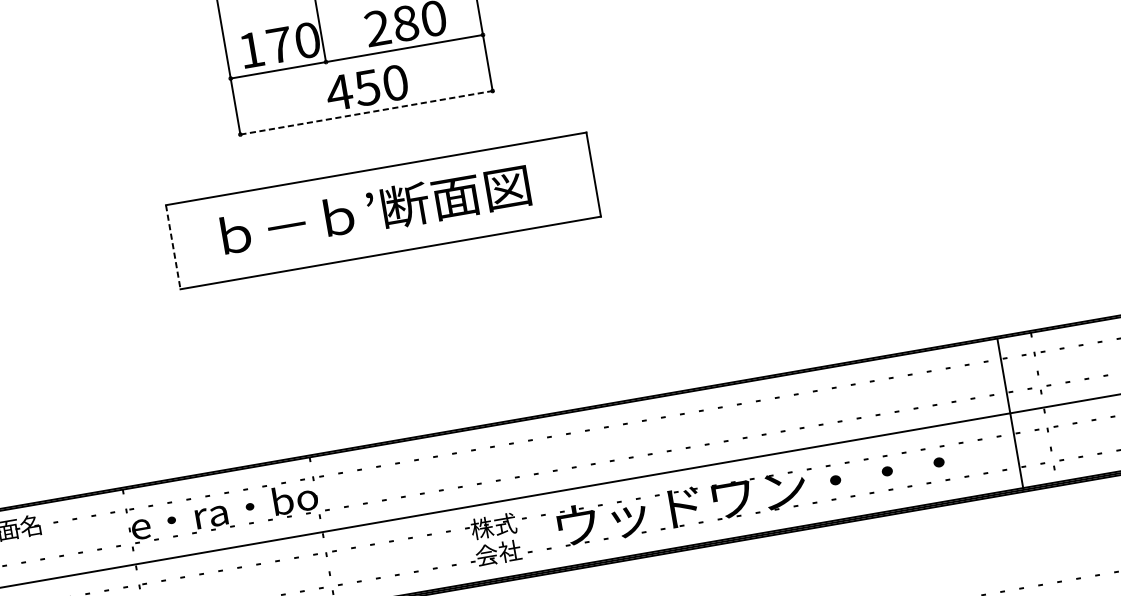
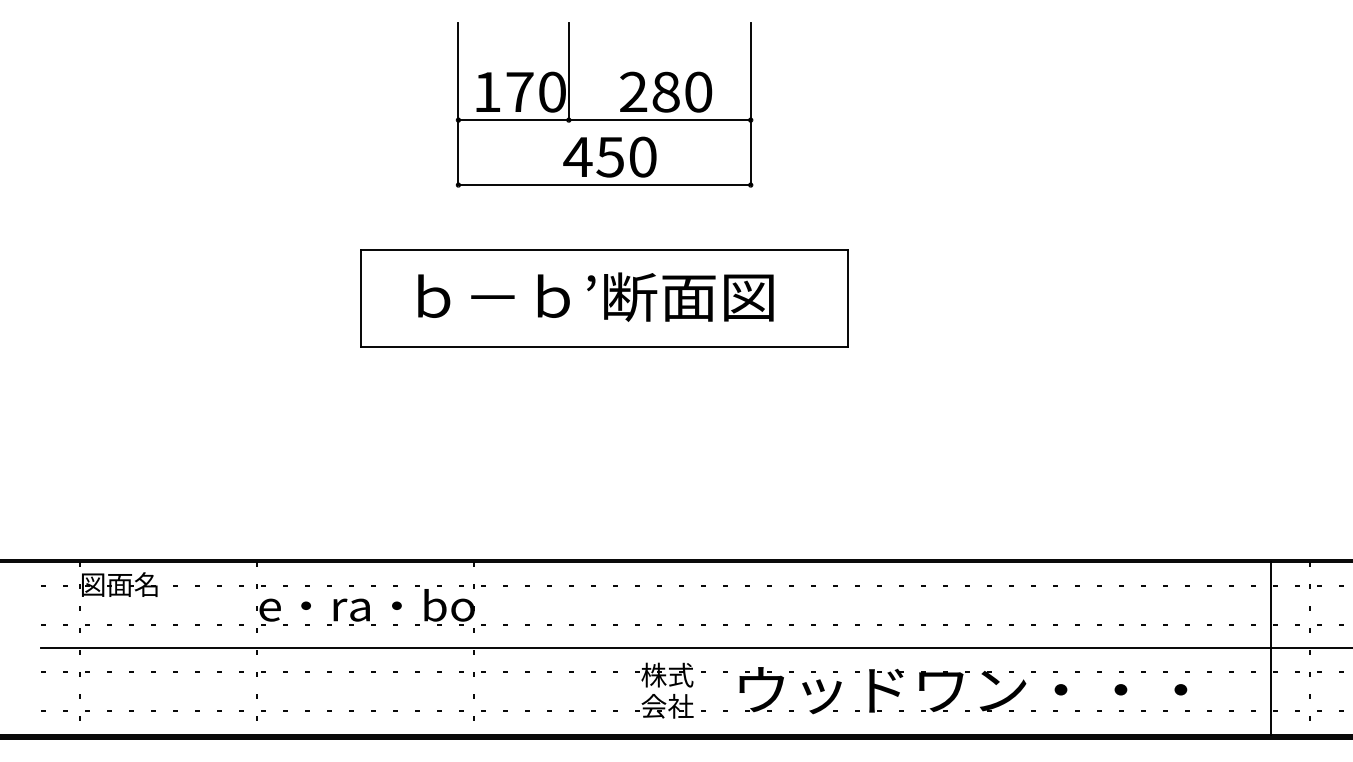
line: (367, 113) -> (605, 185), dashed -> solid
line: (172, 247) -> (360, 298), dashed -> solid

